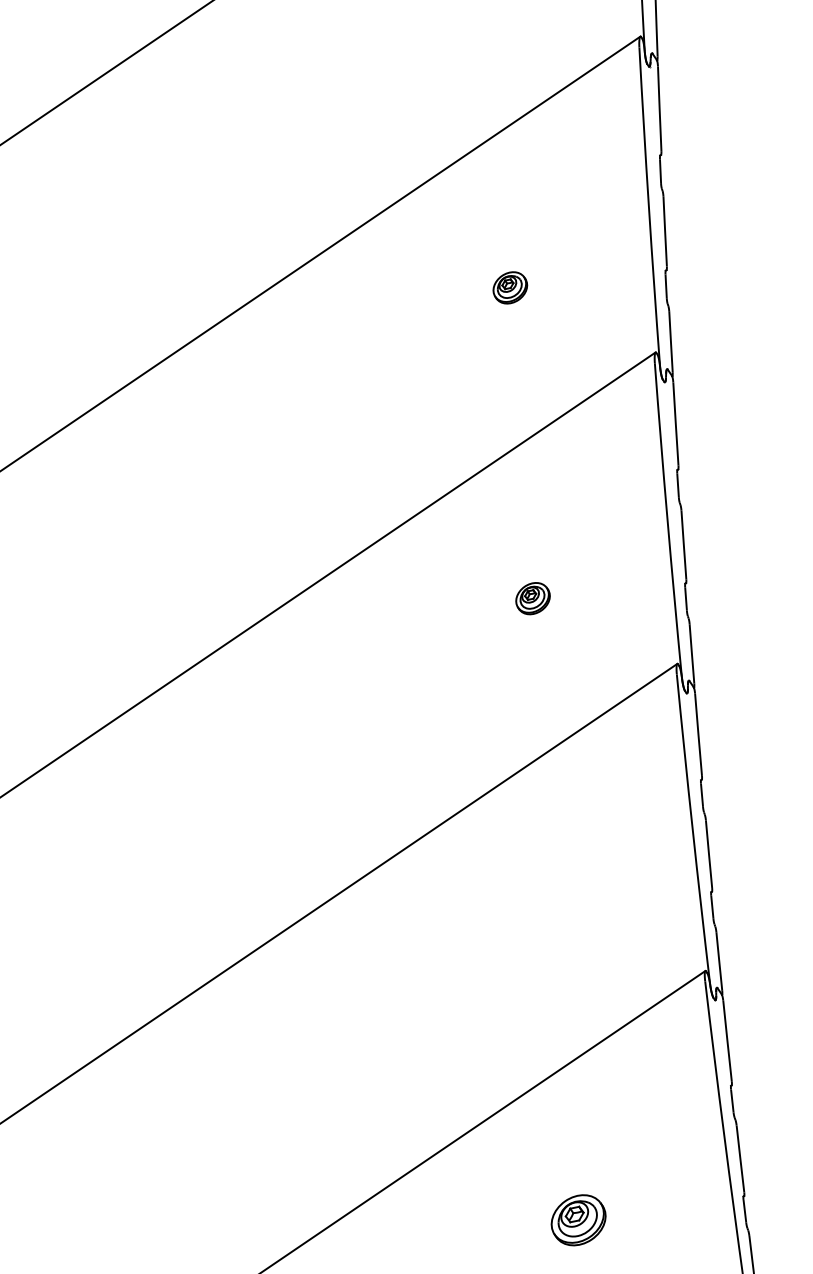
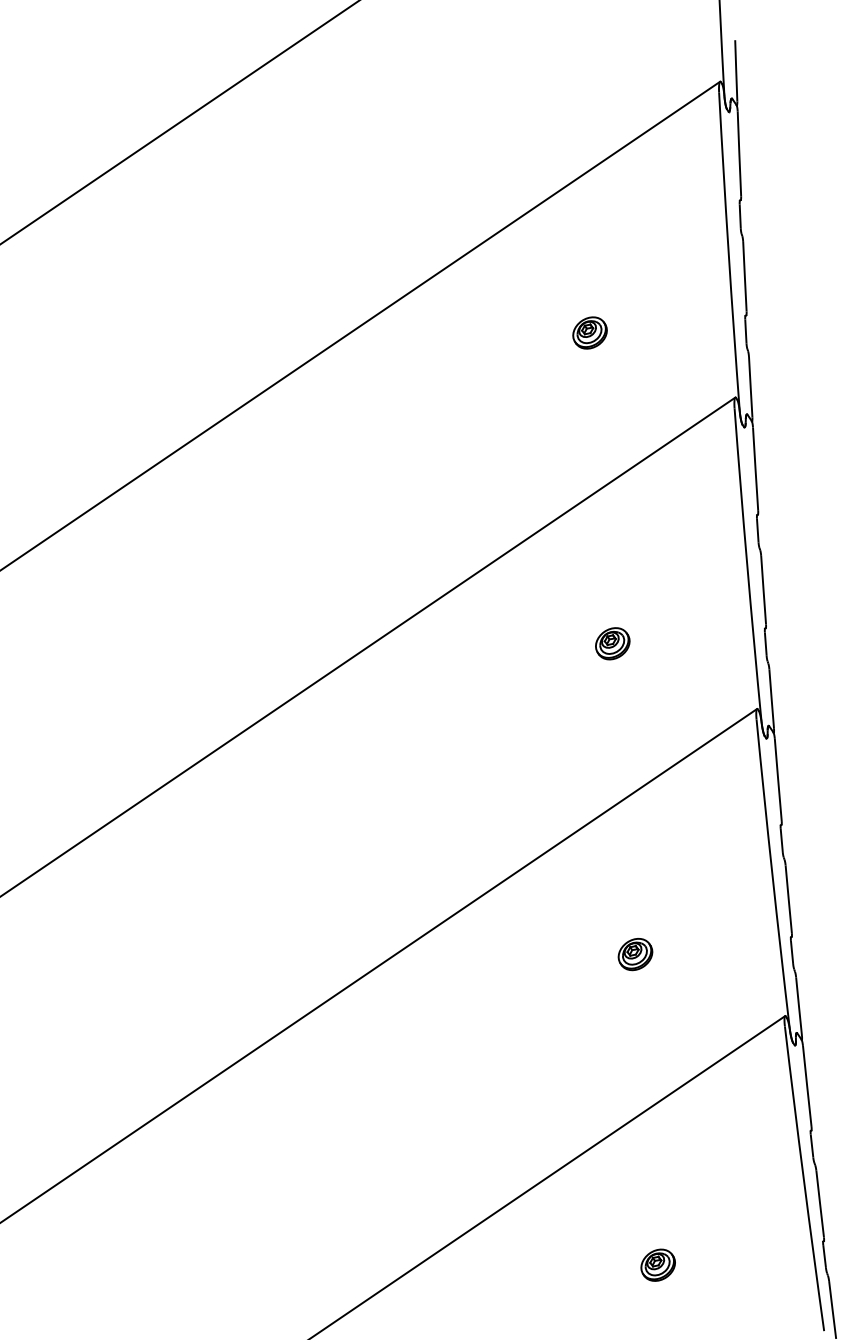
part: (555, 909) -> (635, 954), added
part: (577, 1219) -> (657, 1264), size x0.62

